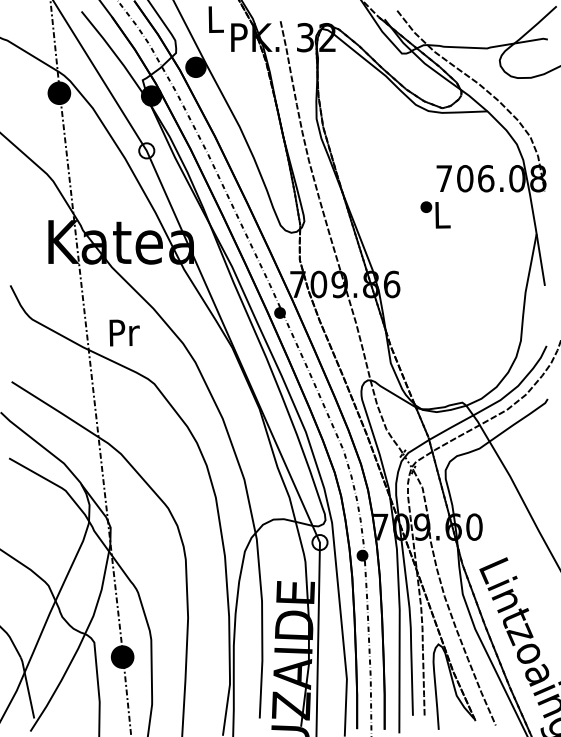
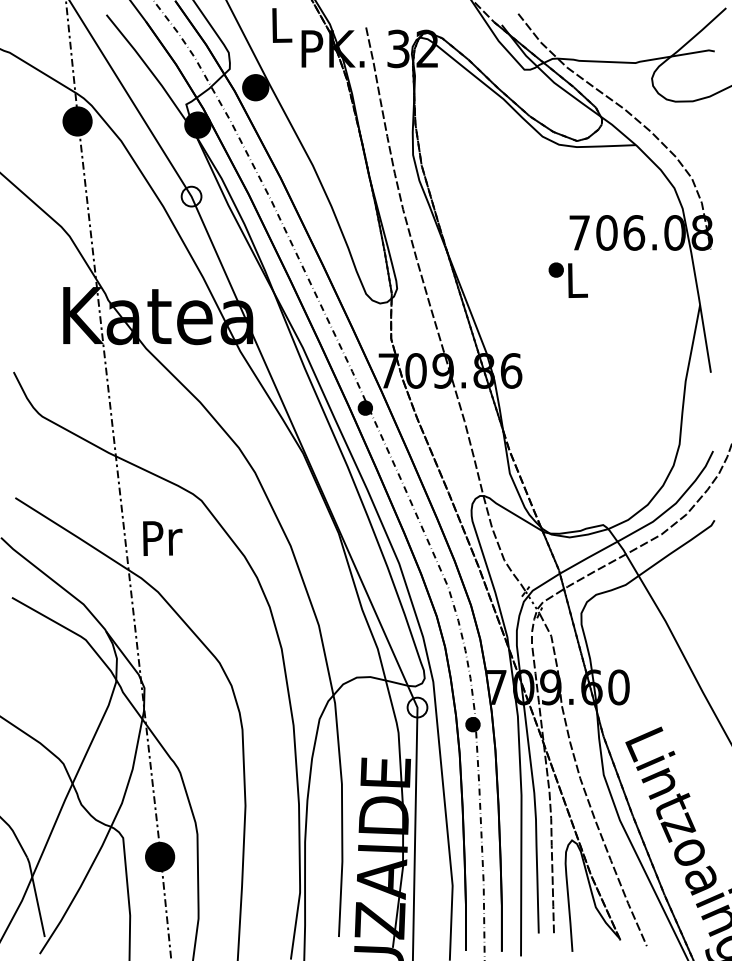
text: (124, 332) -> (162, 537), moved

